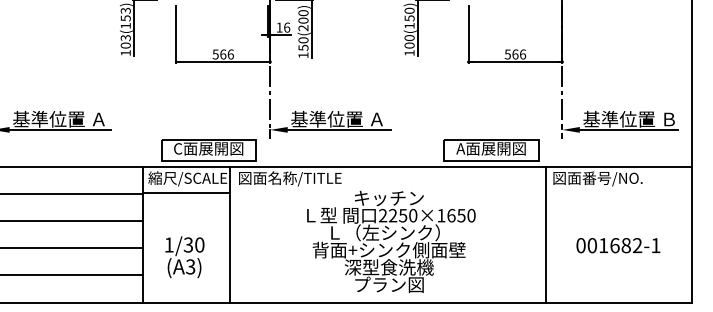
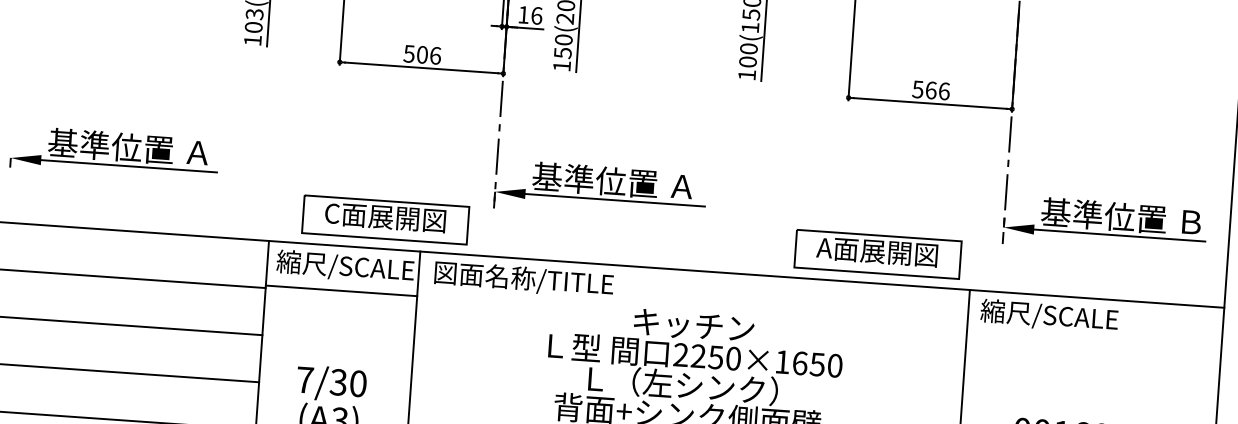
text: (223, 54) -> (422, 54), 566 -> 506
text: (597, 178) -> (1059, 316), 図面番号/NO. -> 縮尺/SCALE
text: (168, 244) -> (303, 379), 1/30 -> 7/30

